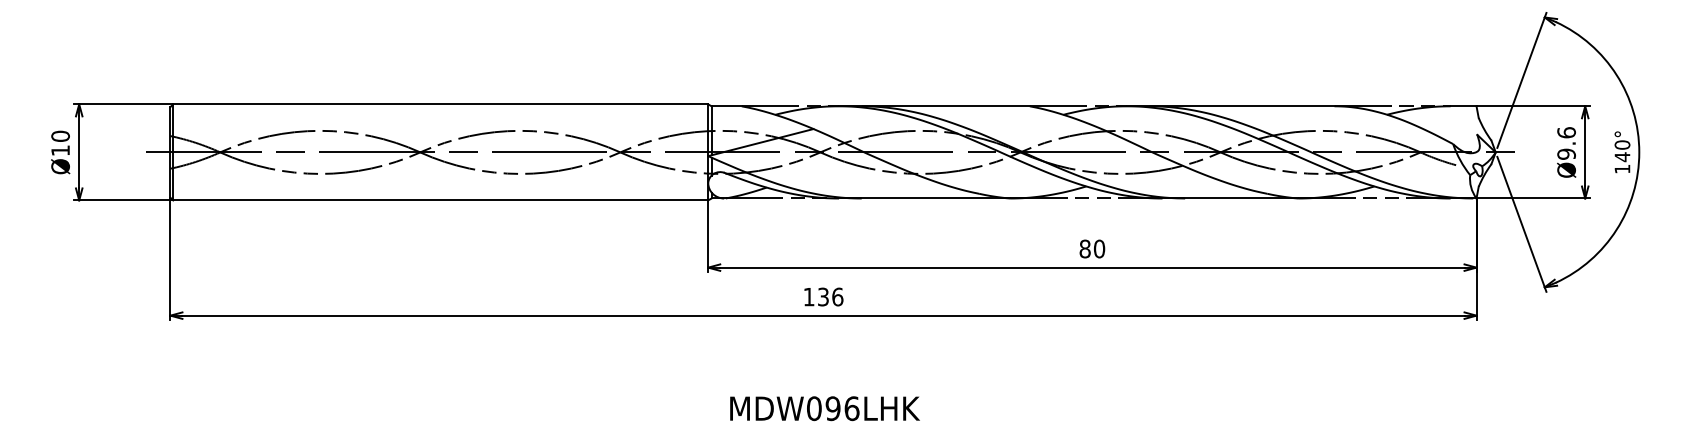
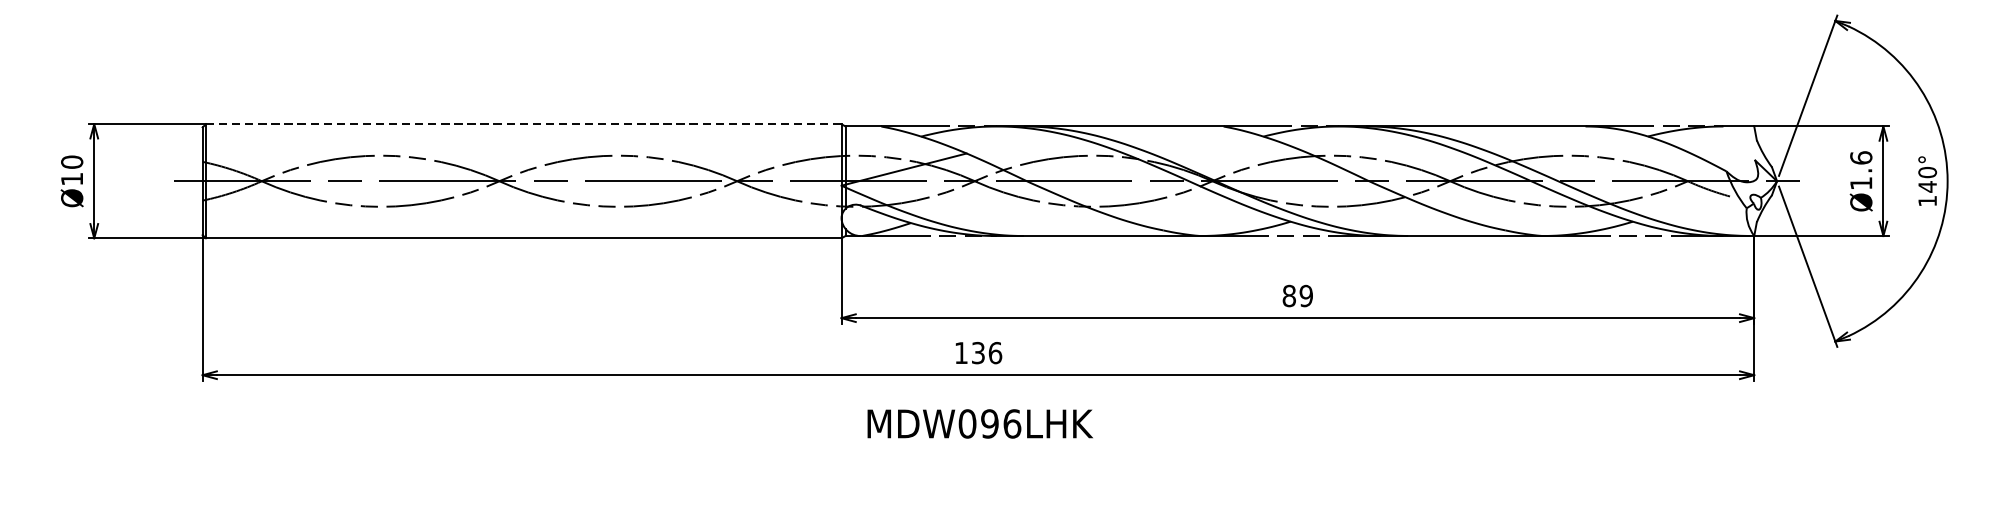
line: (440, 104) -> (523, 124), solid -> dashed
text: (1566, 153) -> (1861, 182), Ø9.6 -> Ø1.6
text: (1099, 249) -> (1306, 296), 80 -> 89
text: (824, 408) -> (979, 423), moved

